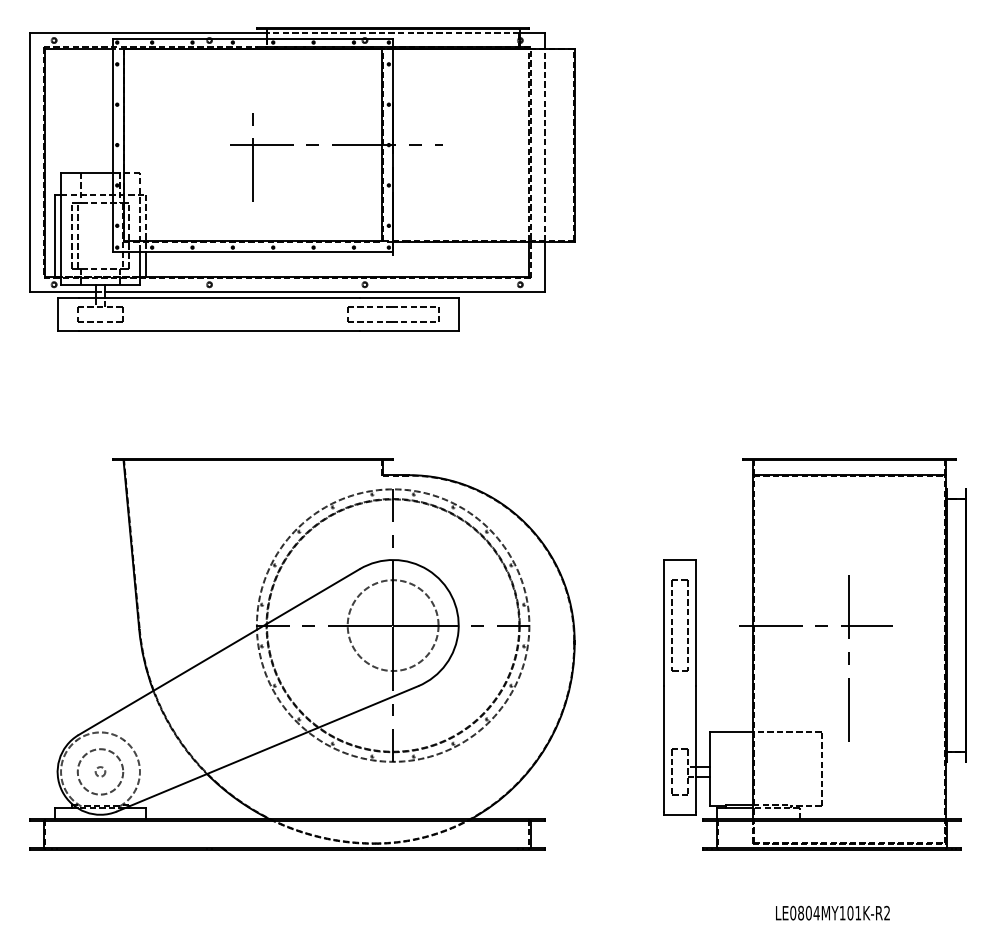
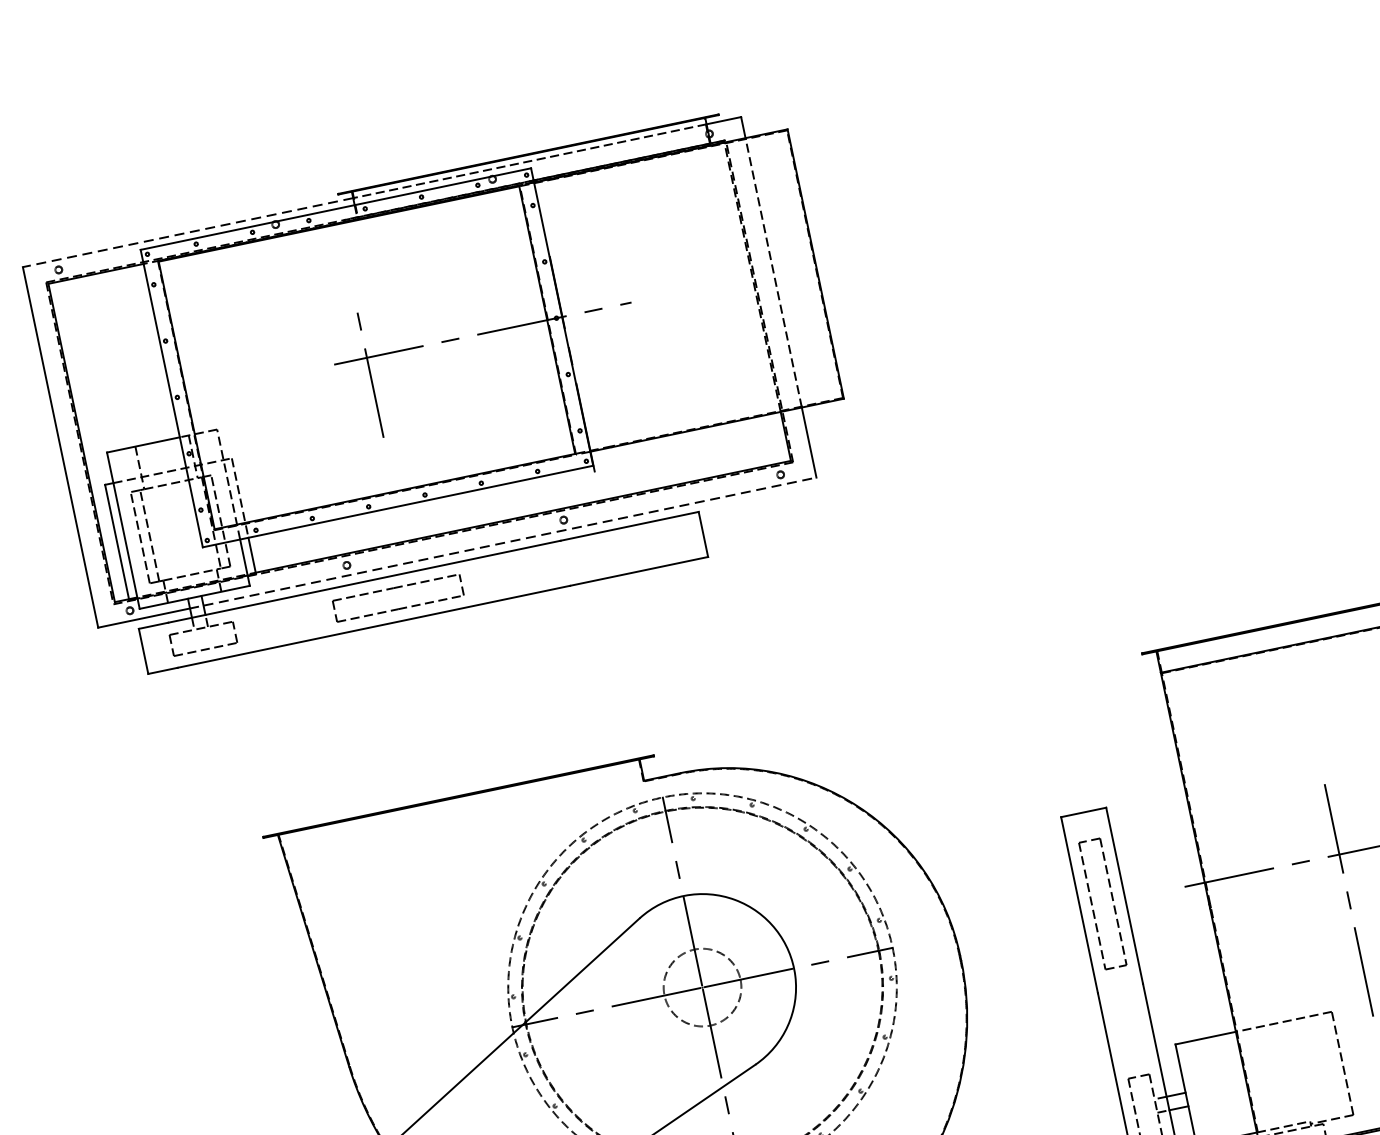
line: (147, 33) -> (187, 232), solid -> dashed
line: (324, 291) -> (509, 541), solid -> dashed
part: (393, 307) -> (396, 588), moved
circle: (392, 625) -> (701, 987), size x0.6

